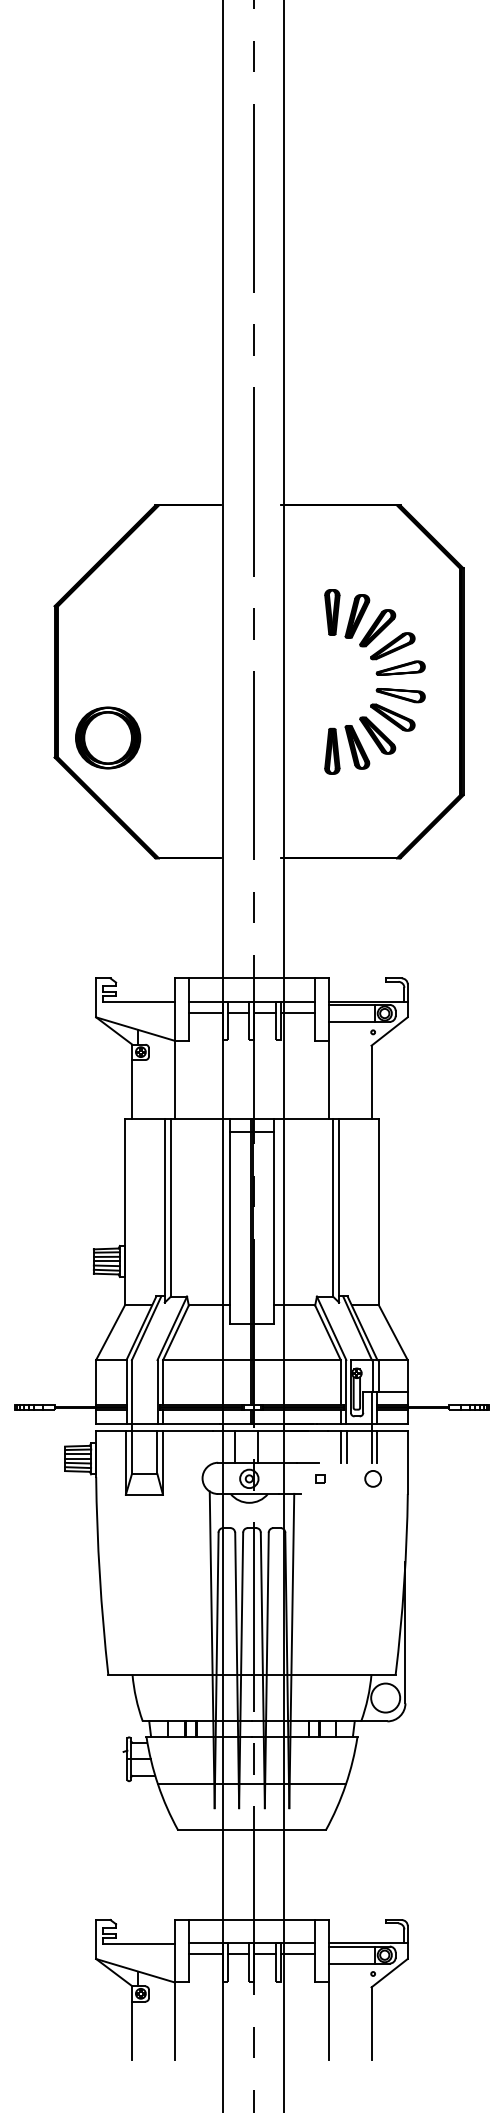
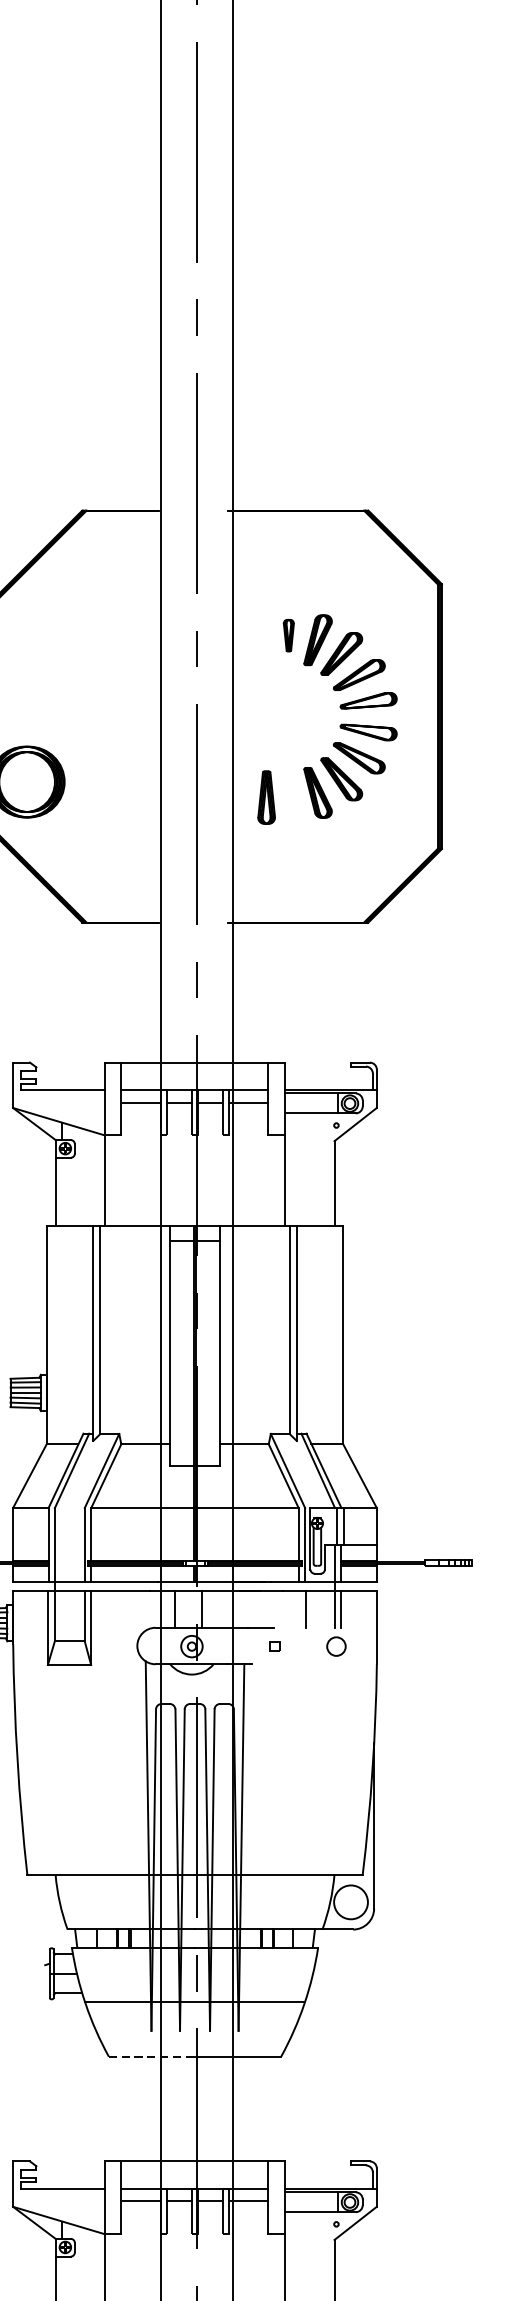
part: (332, 612) -> (288, 635), size x0.6
part: (332, 750) -> (266, 796), moved
line: (341, 1446) -> (299, 1608), removed
line: (215, 1830) -> (152, 2056), solid -> dashed

